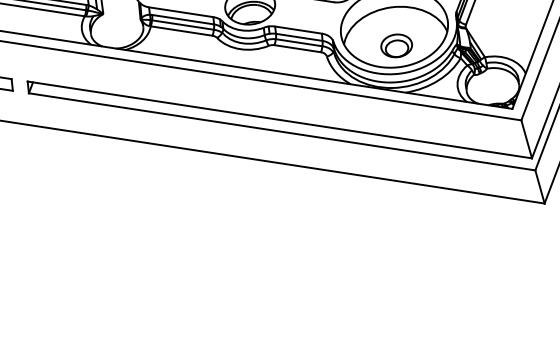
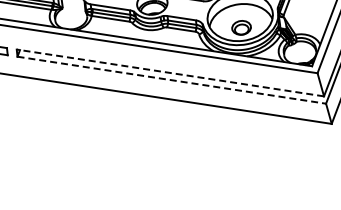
line: (278, 119) -> (169, 72), solid -> dashed
line: (283, 132) -> (172, 80), solid -> dashed

